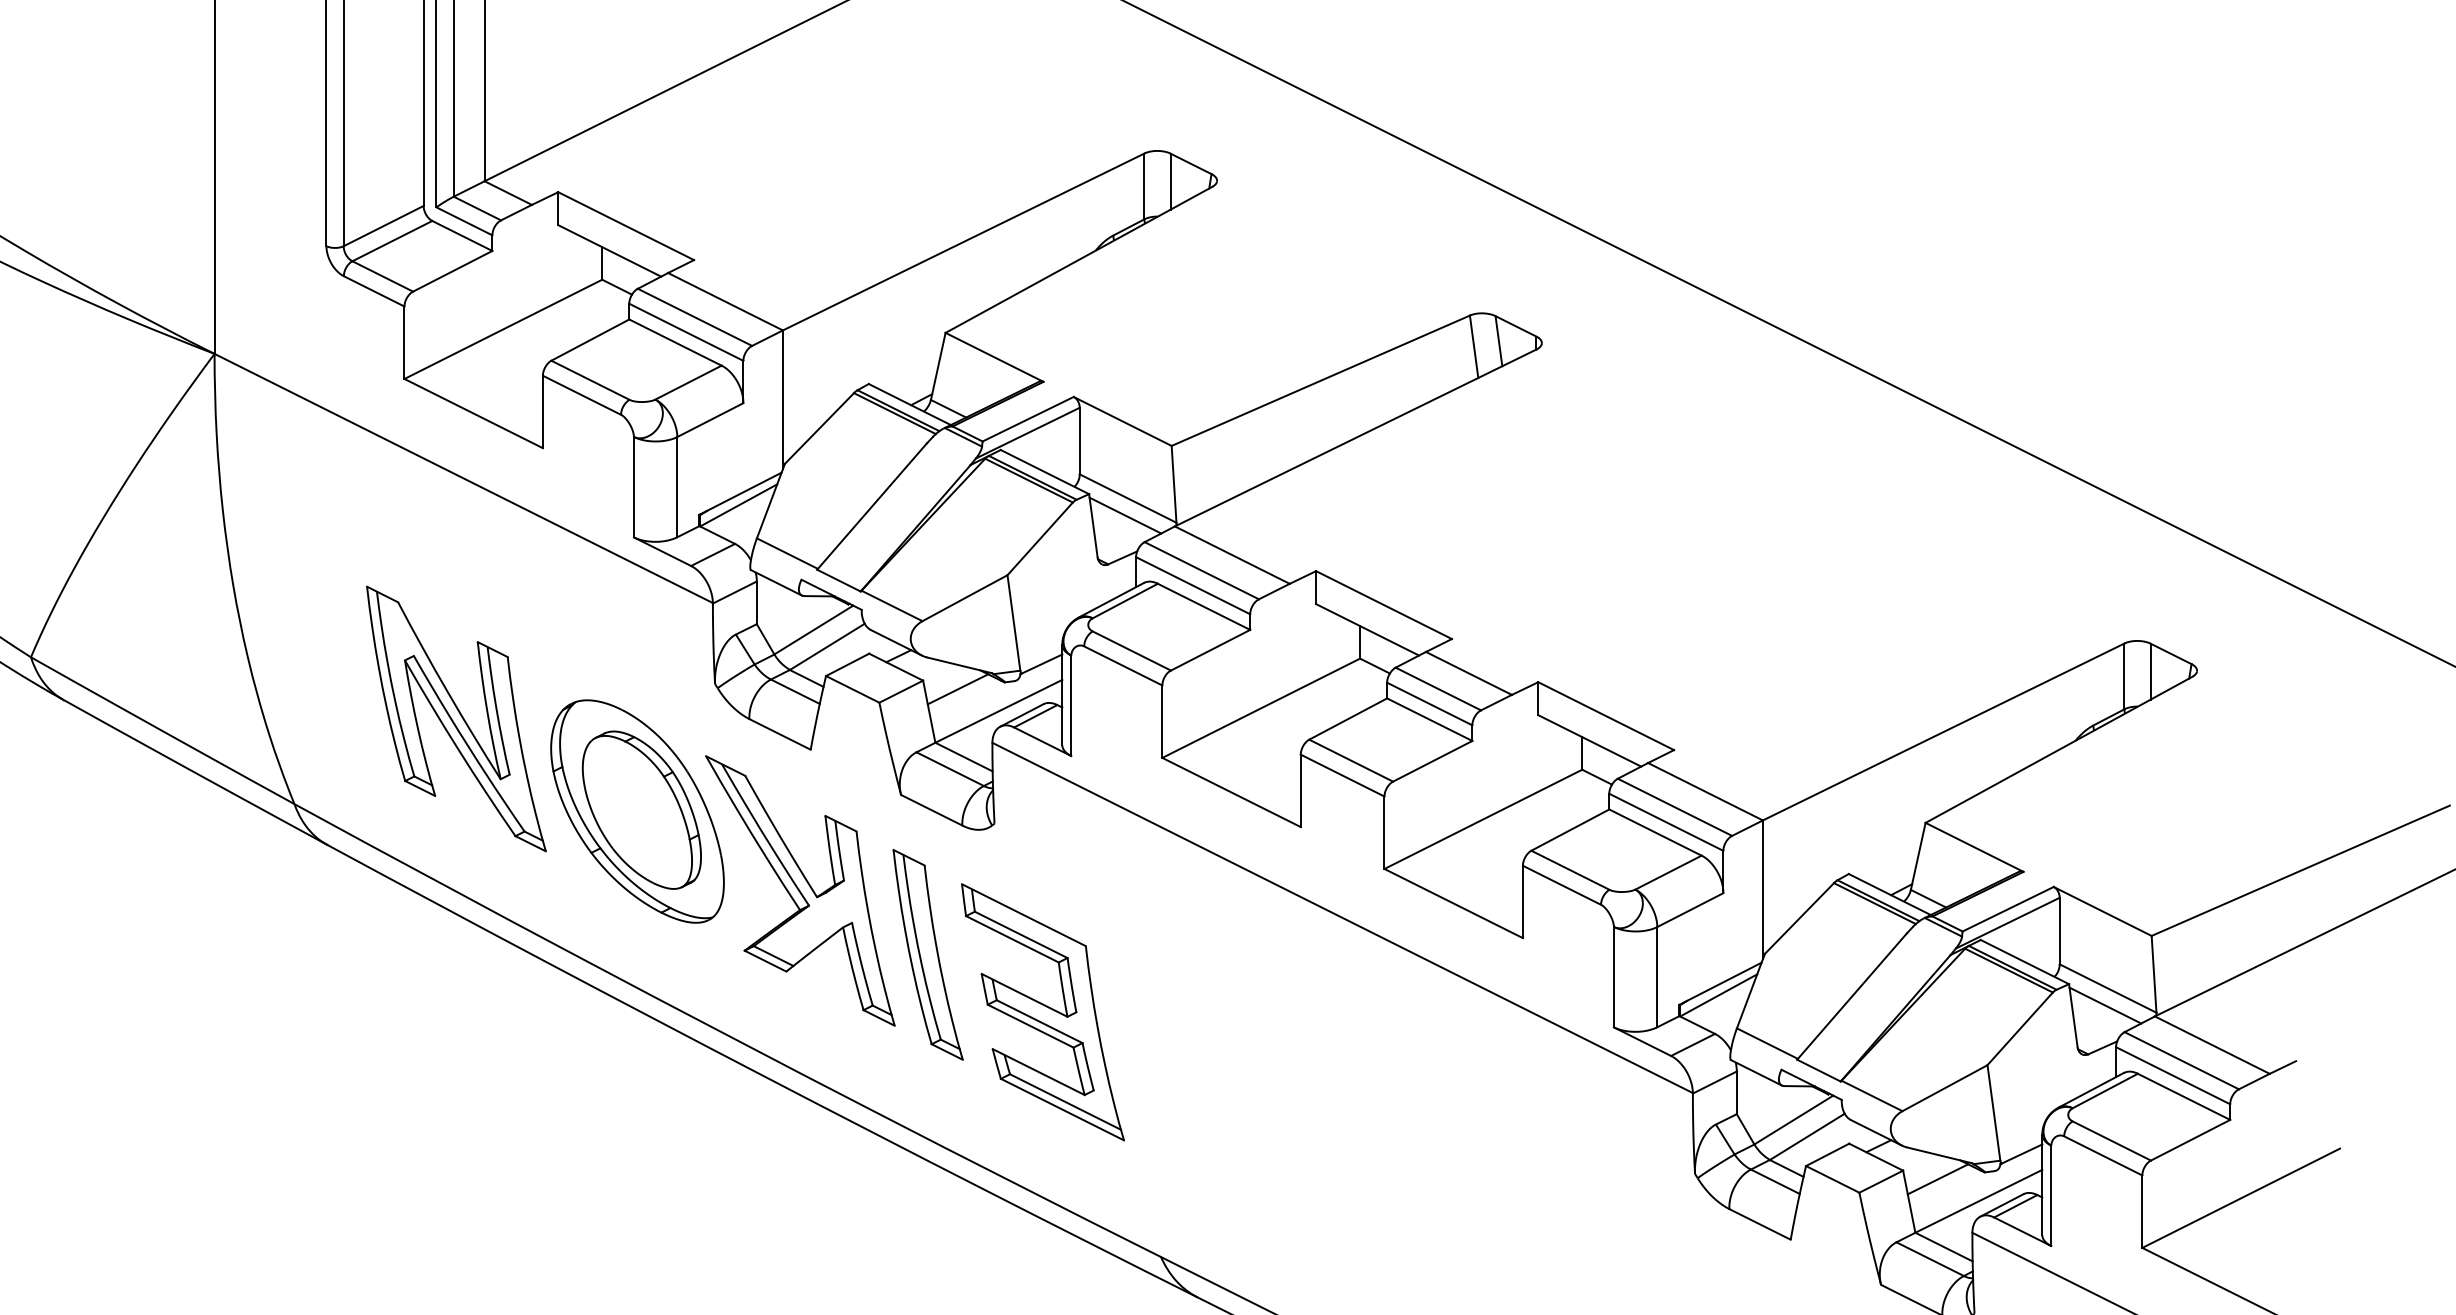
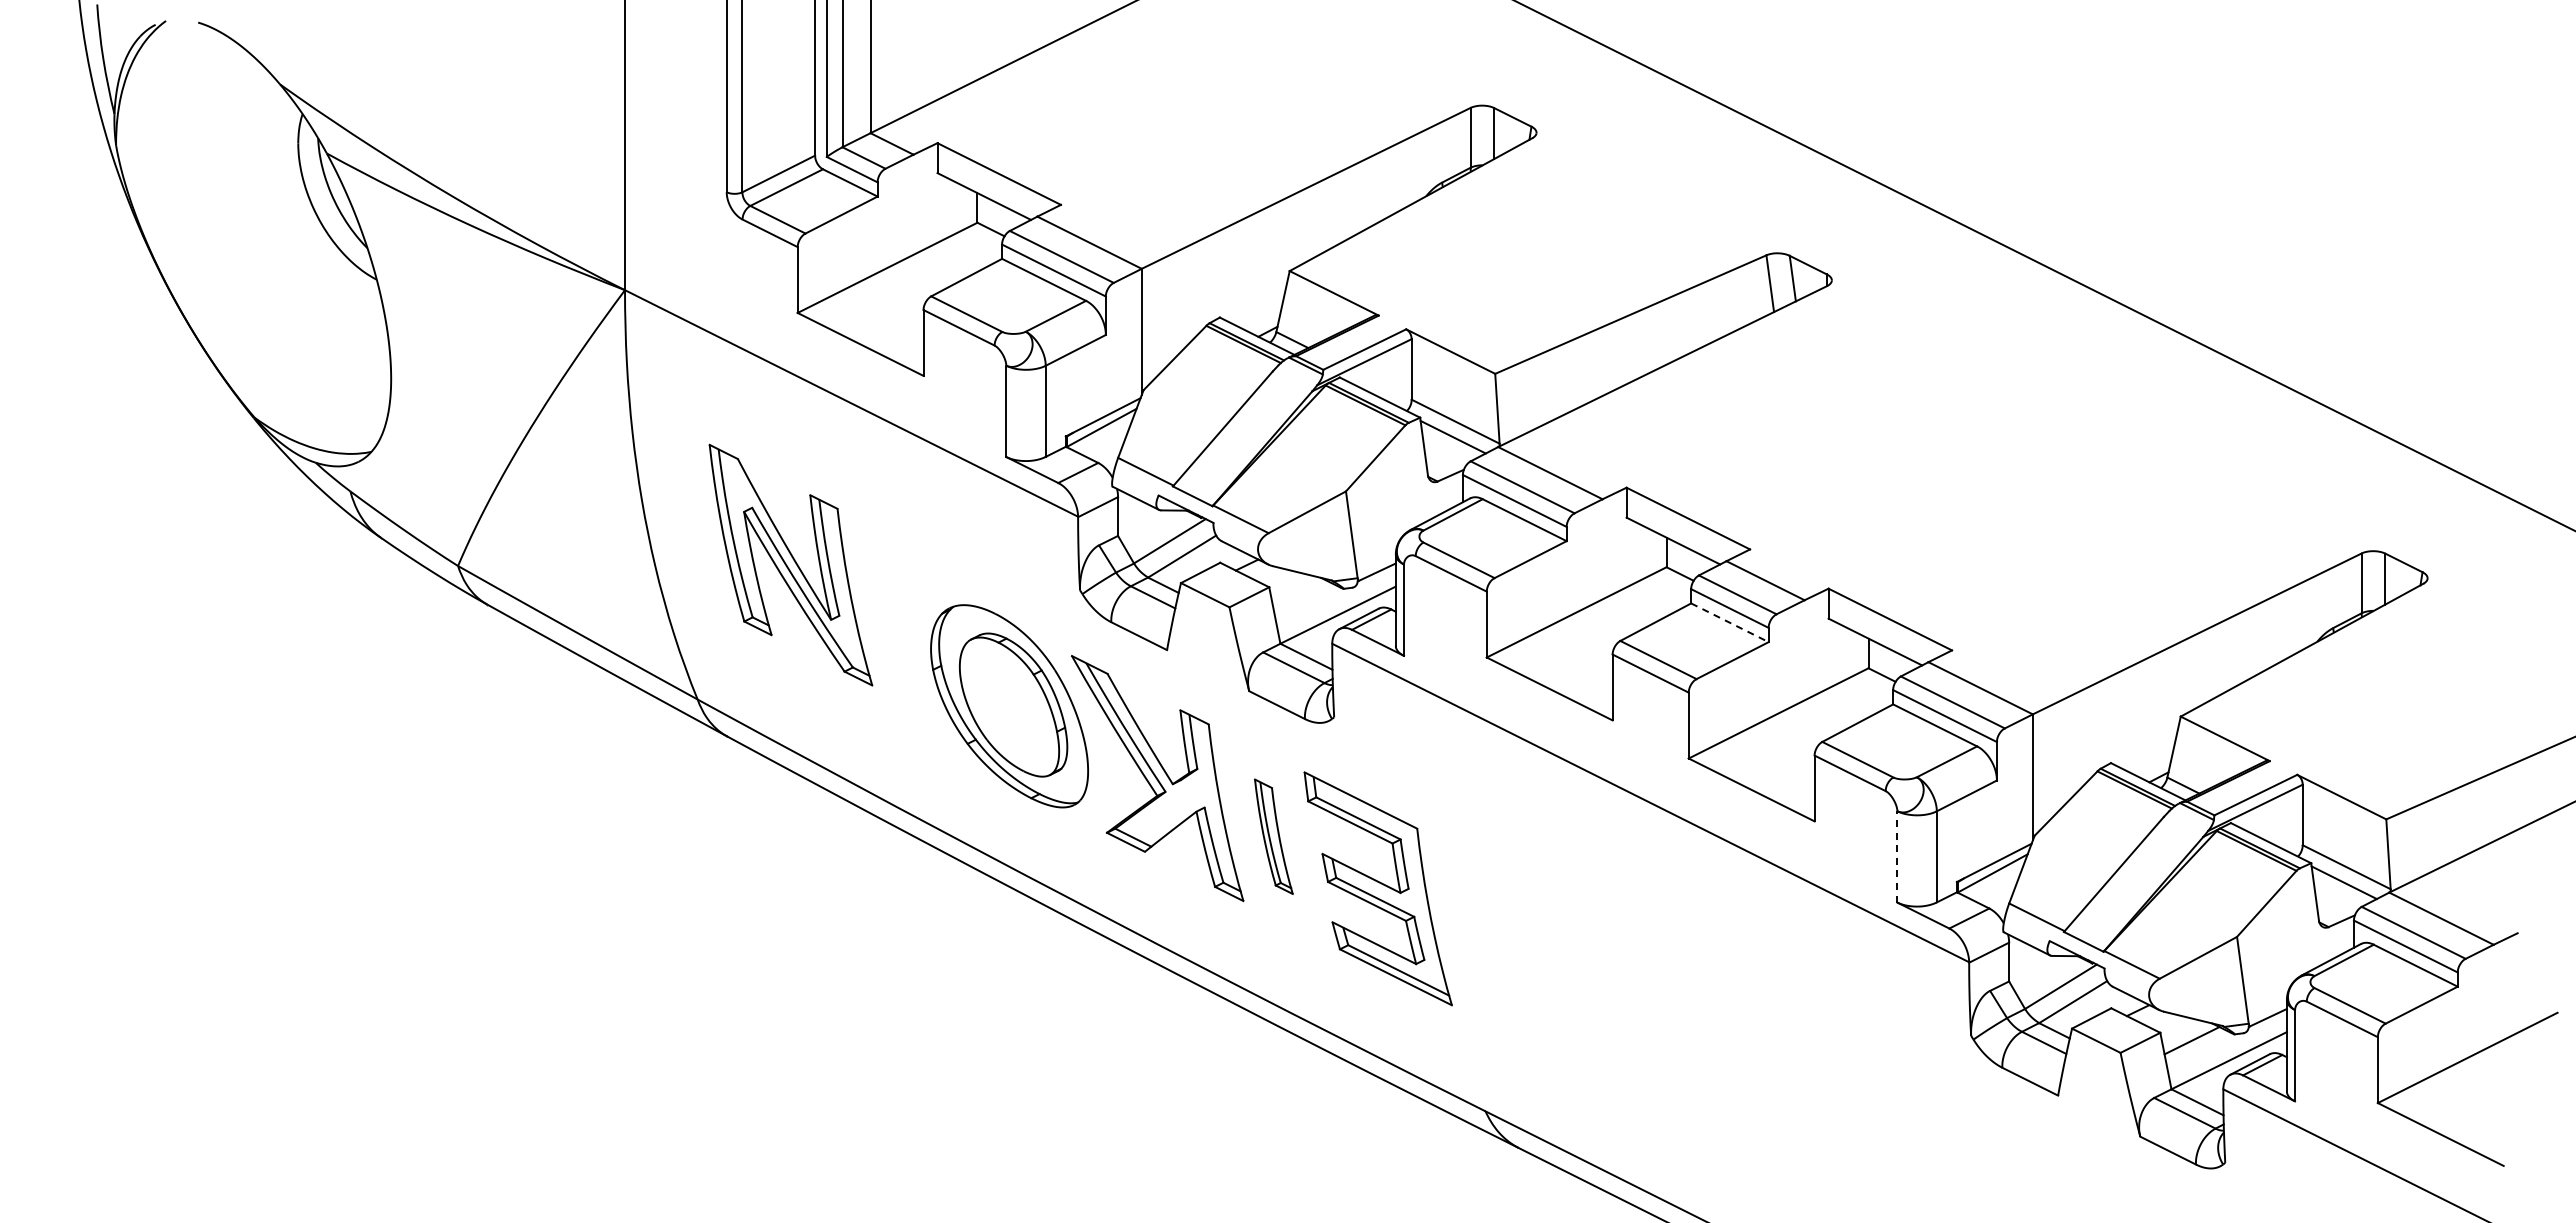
line: (957, 688) -> (1300, 594), removed
part: (455, 718) -> (790, 564), moved
line: (1430, 720) -> (1730, 623), solid -> dashed
part: (927, 954) -> (1273, 836), size x0.6
line: (1614, 976) -> (1897, 856), solid -> dashed

